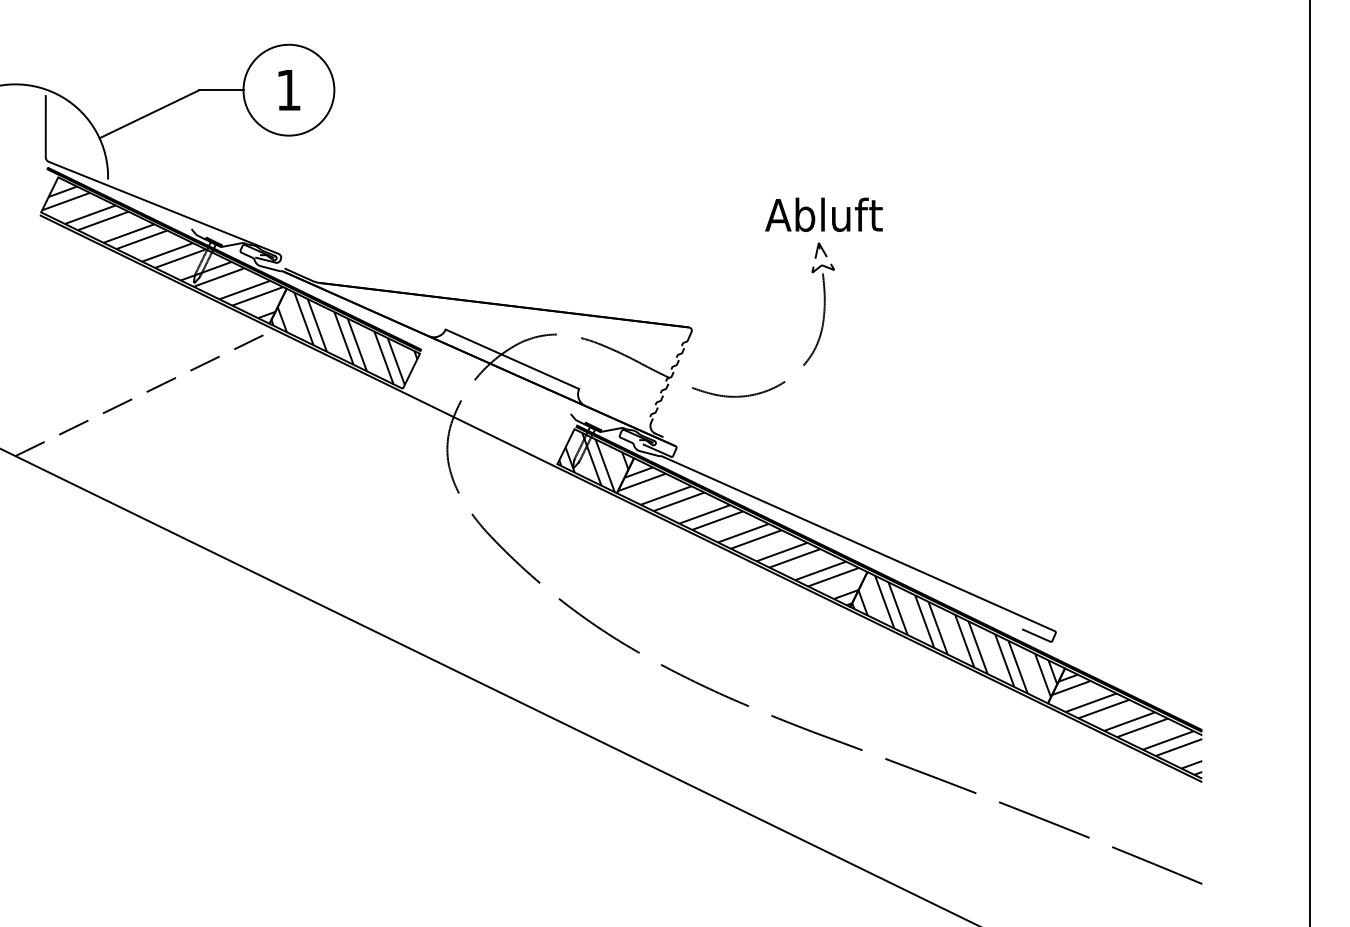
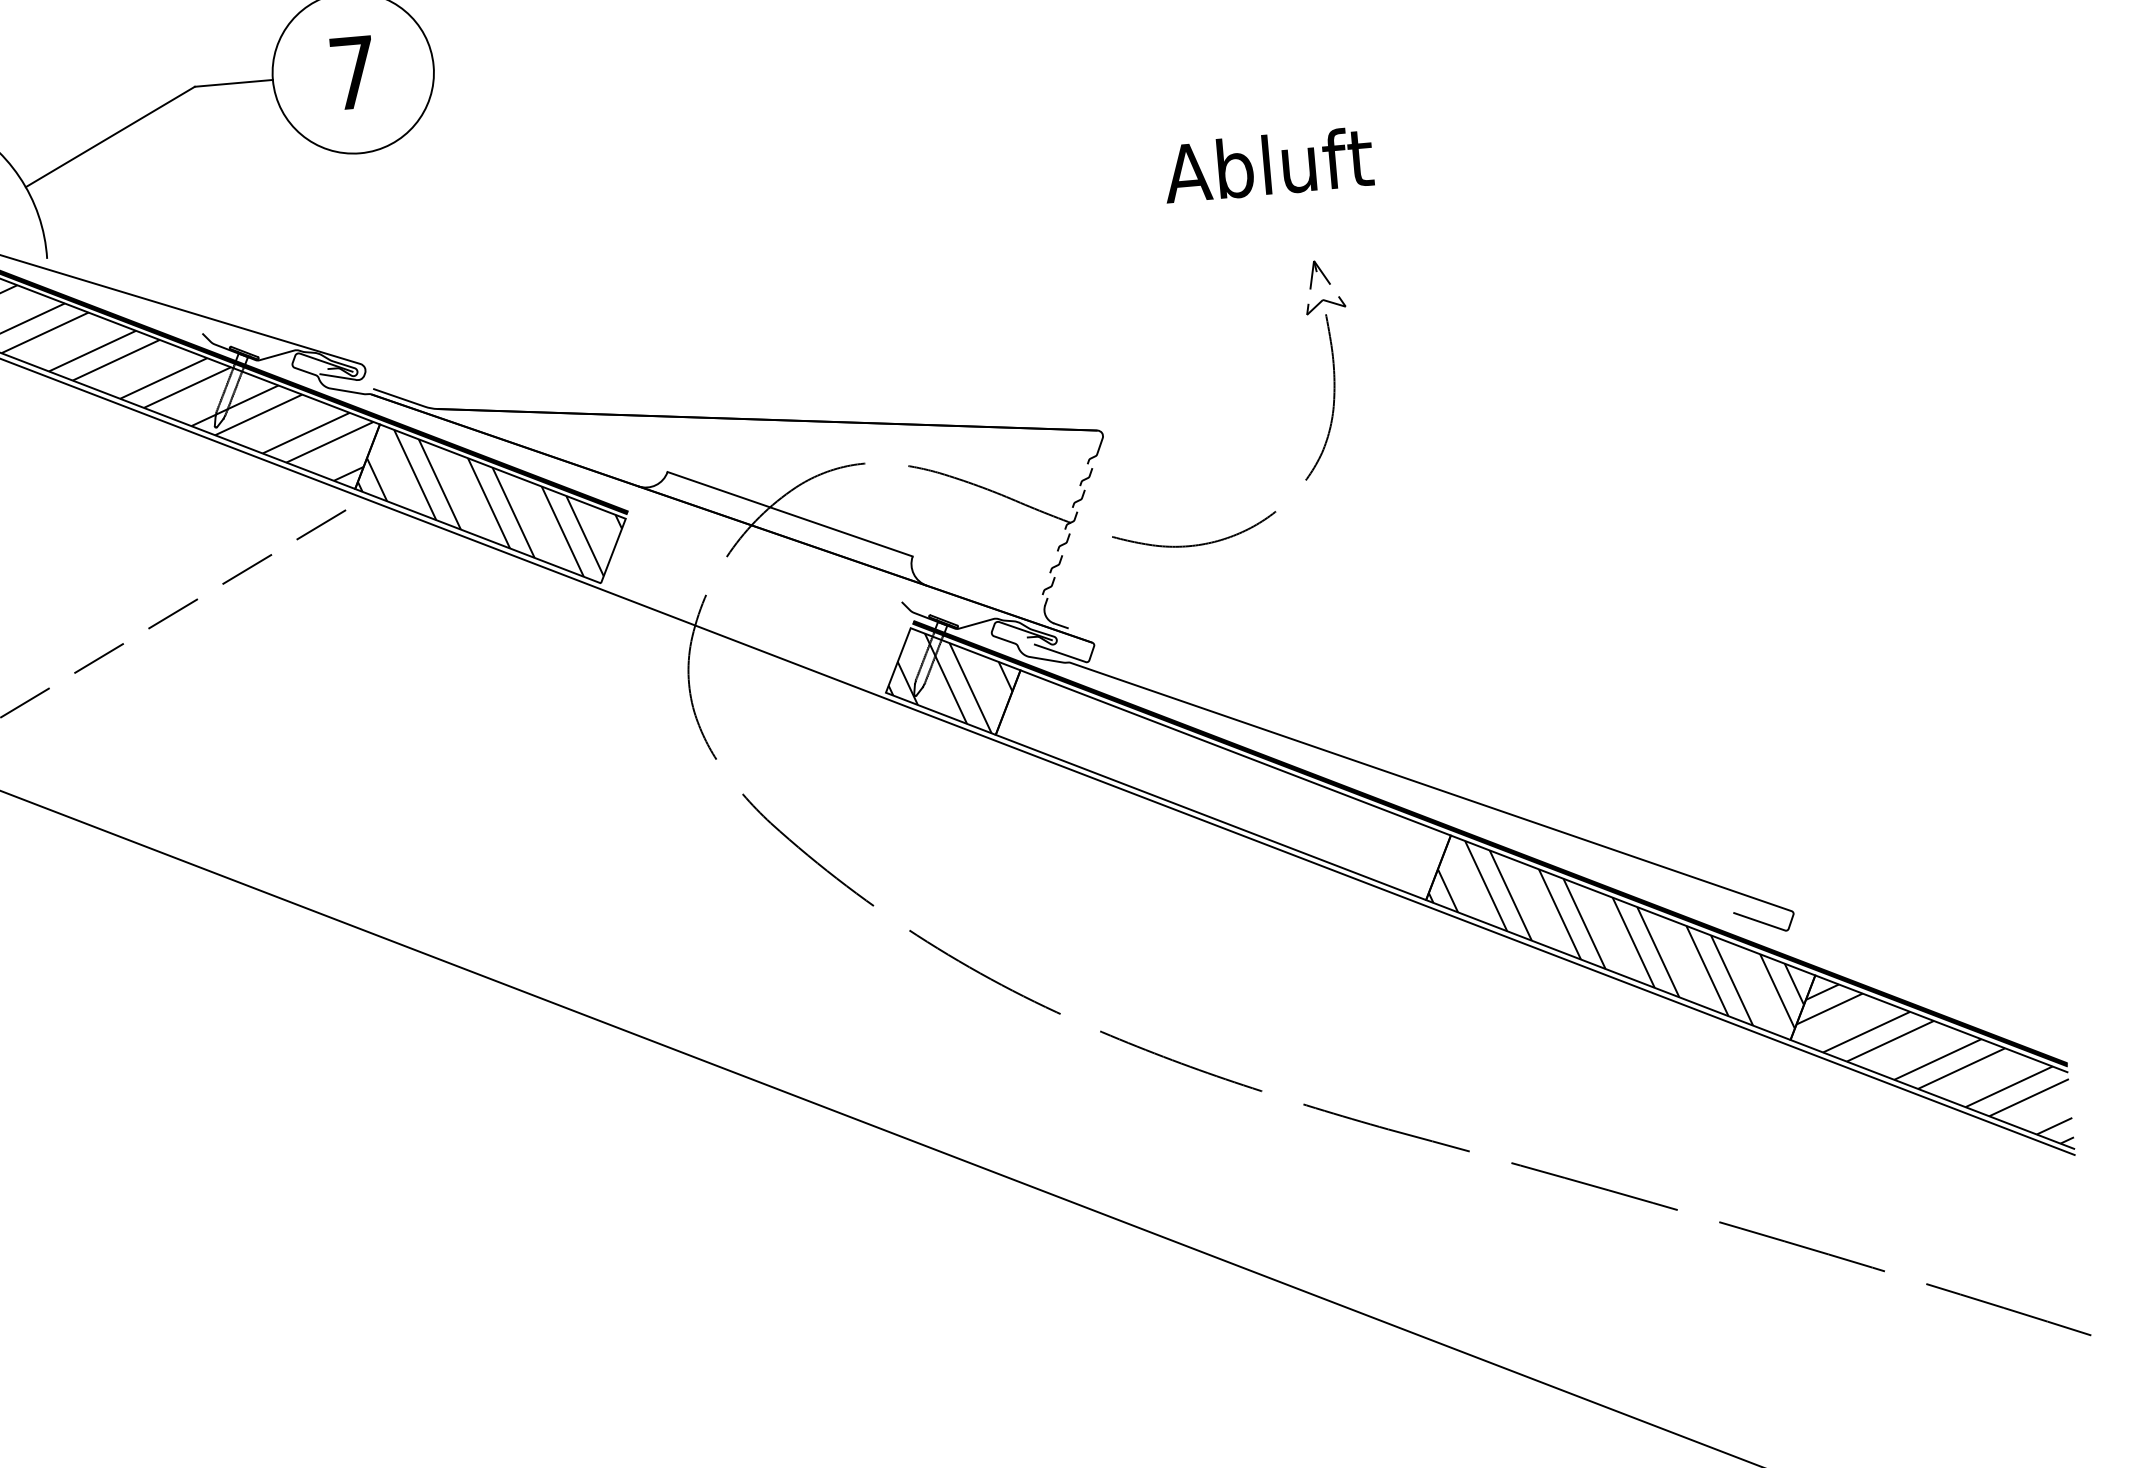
text: (288, 90) -> (352, 73), 1 -> 7
text: (823, 214) -> (1267, 164), moved
hatch: (738, 536) -> (1217, 792), removed

